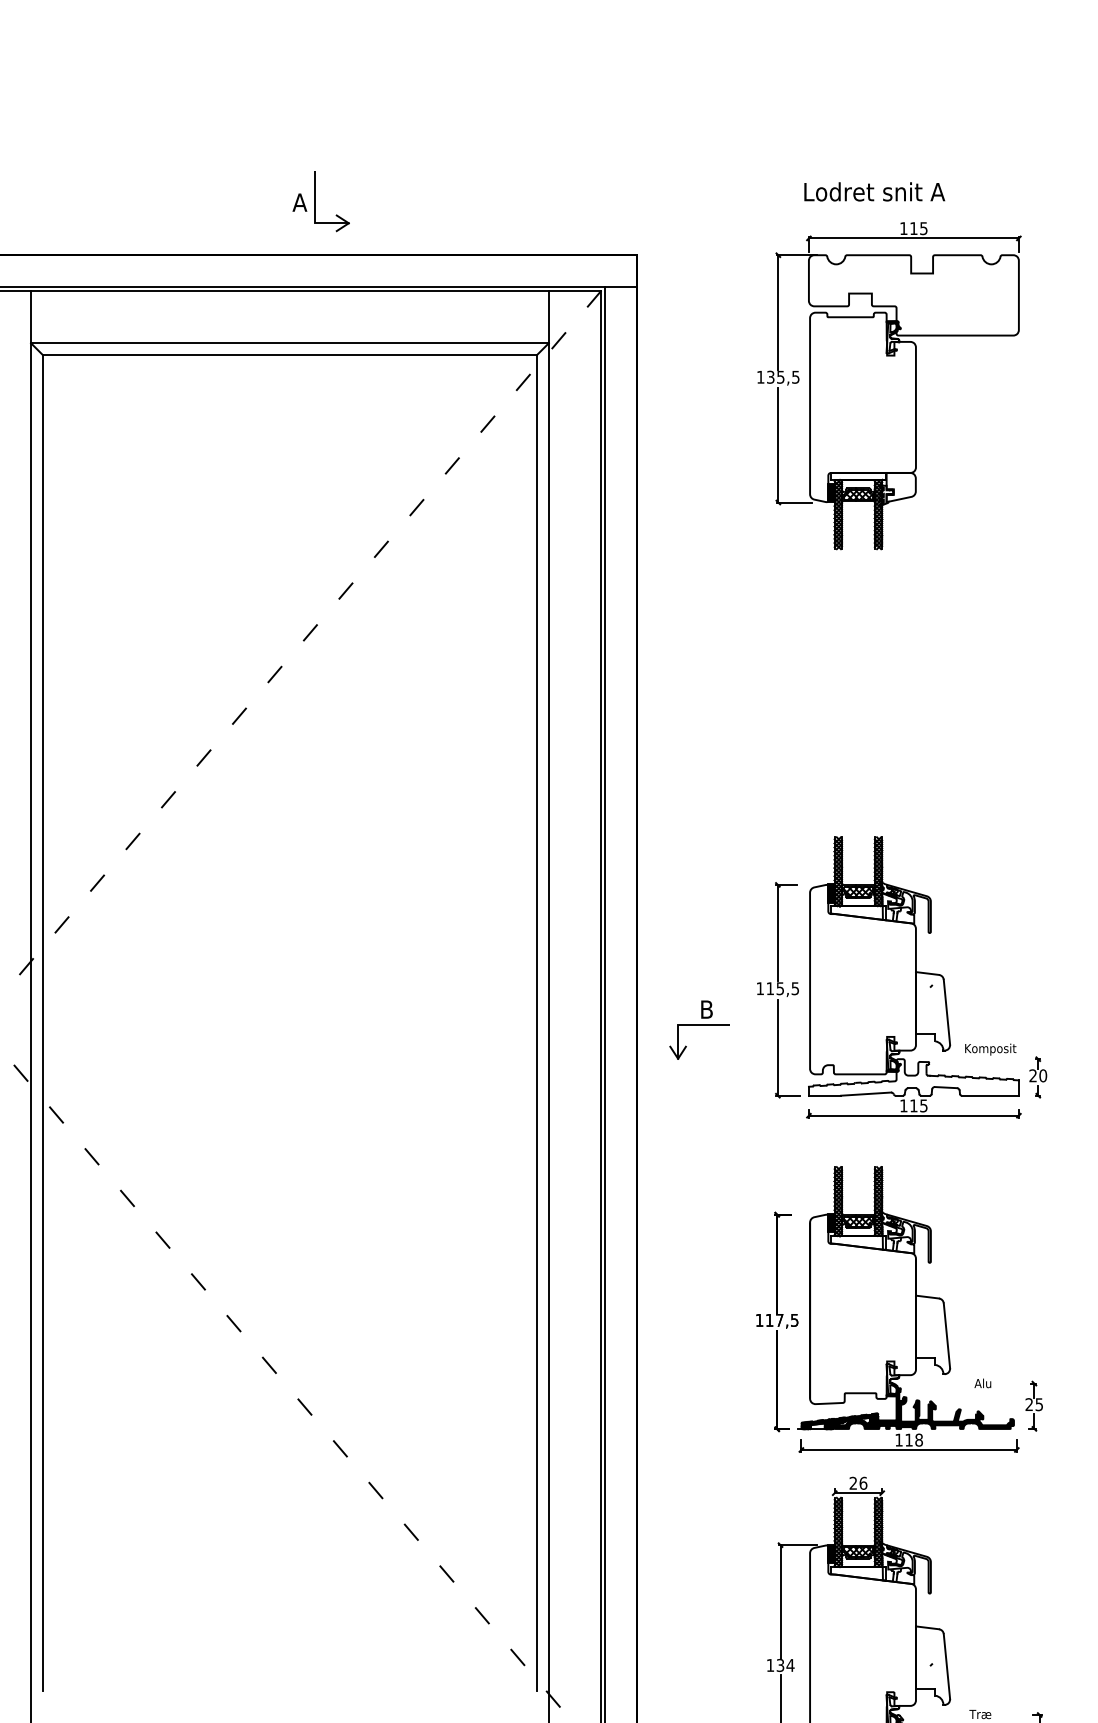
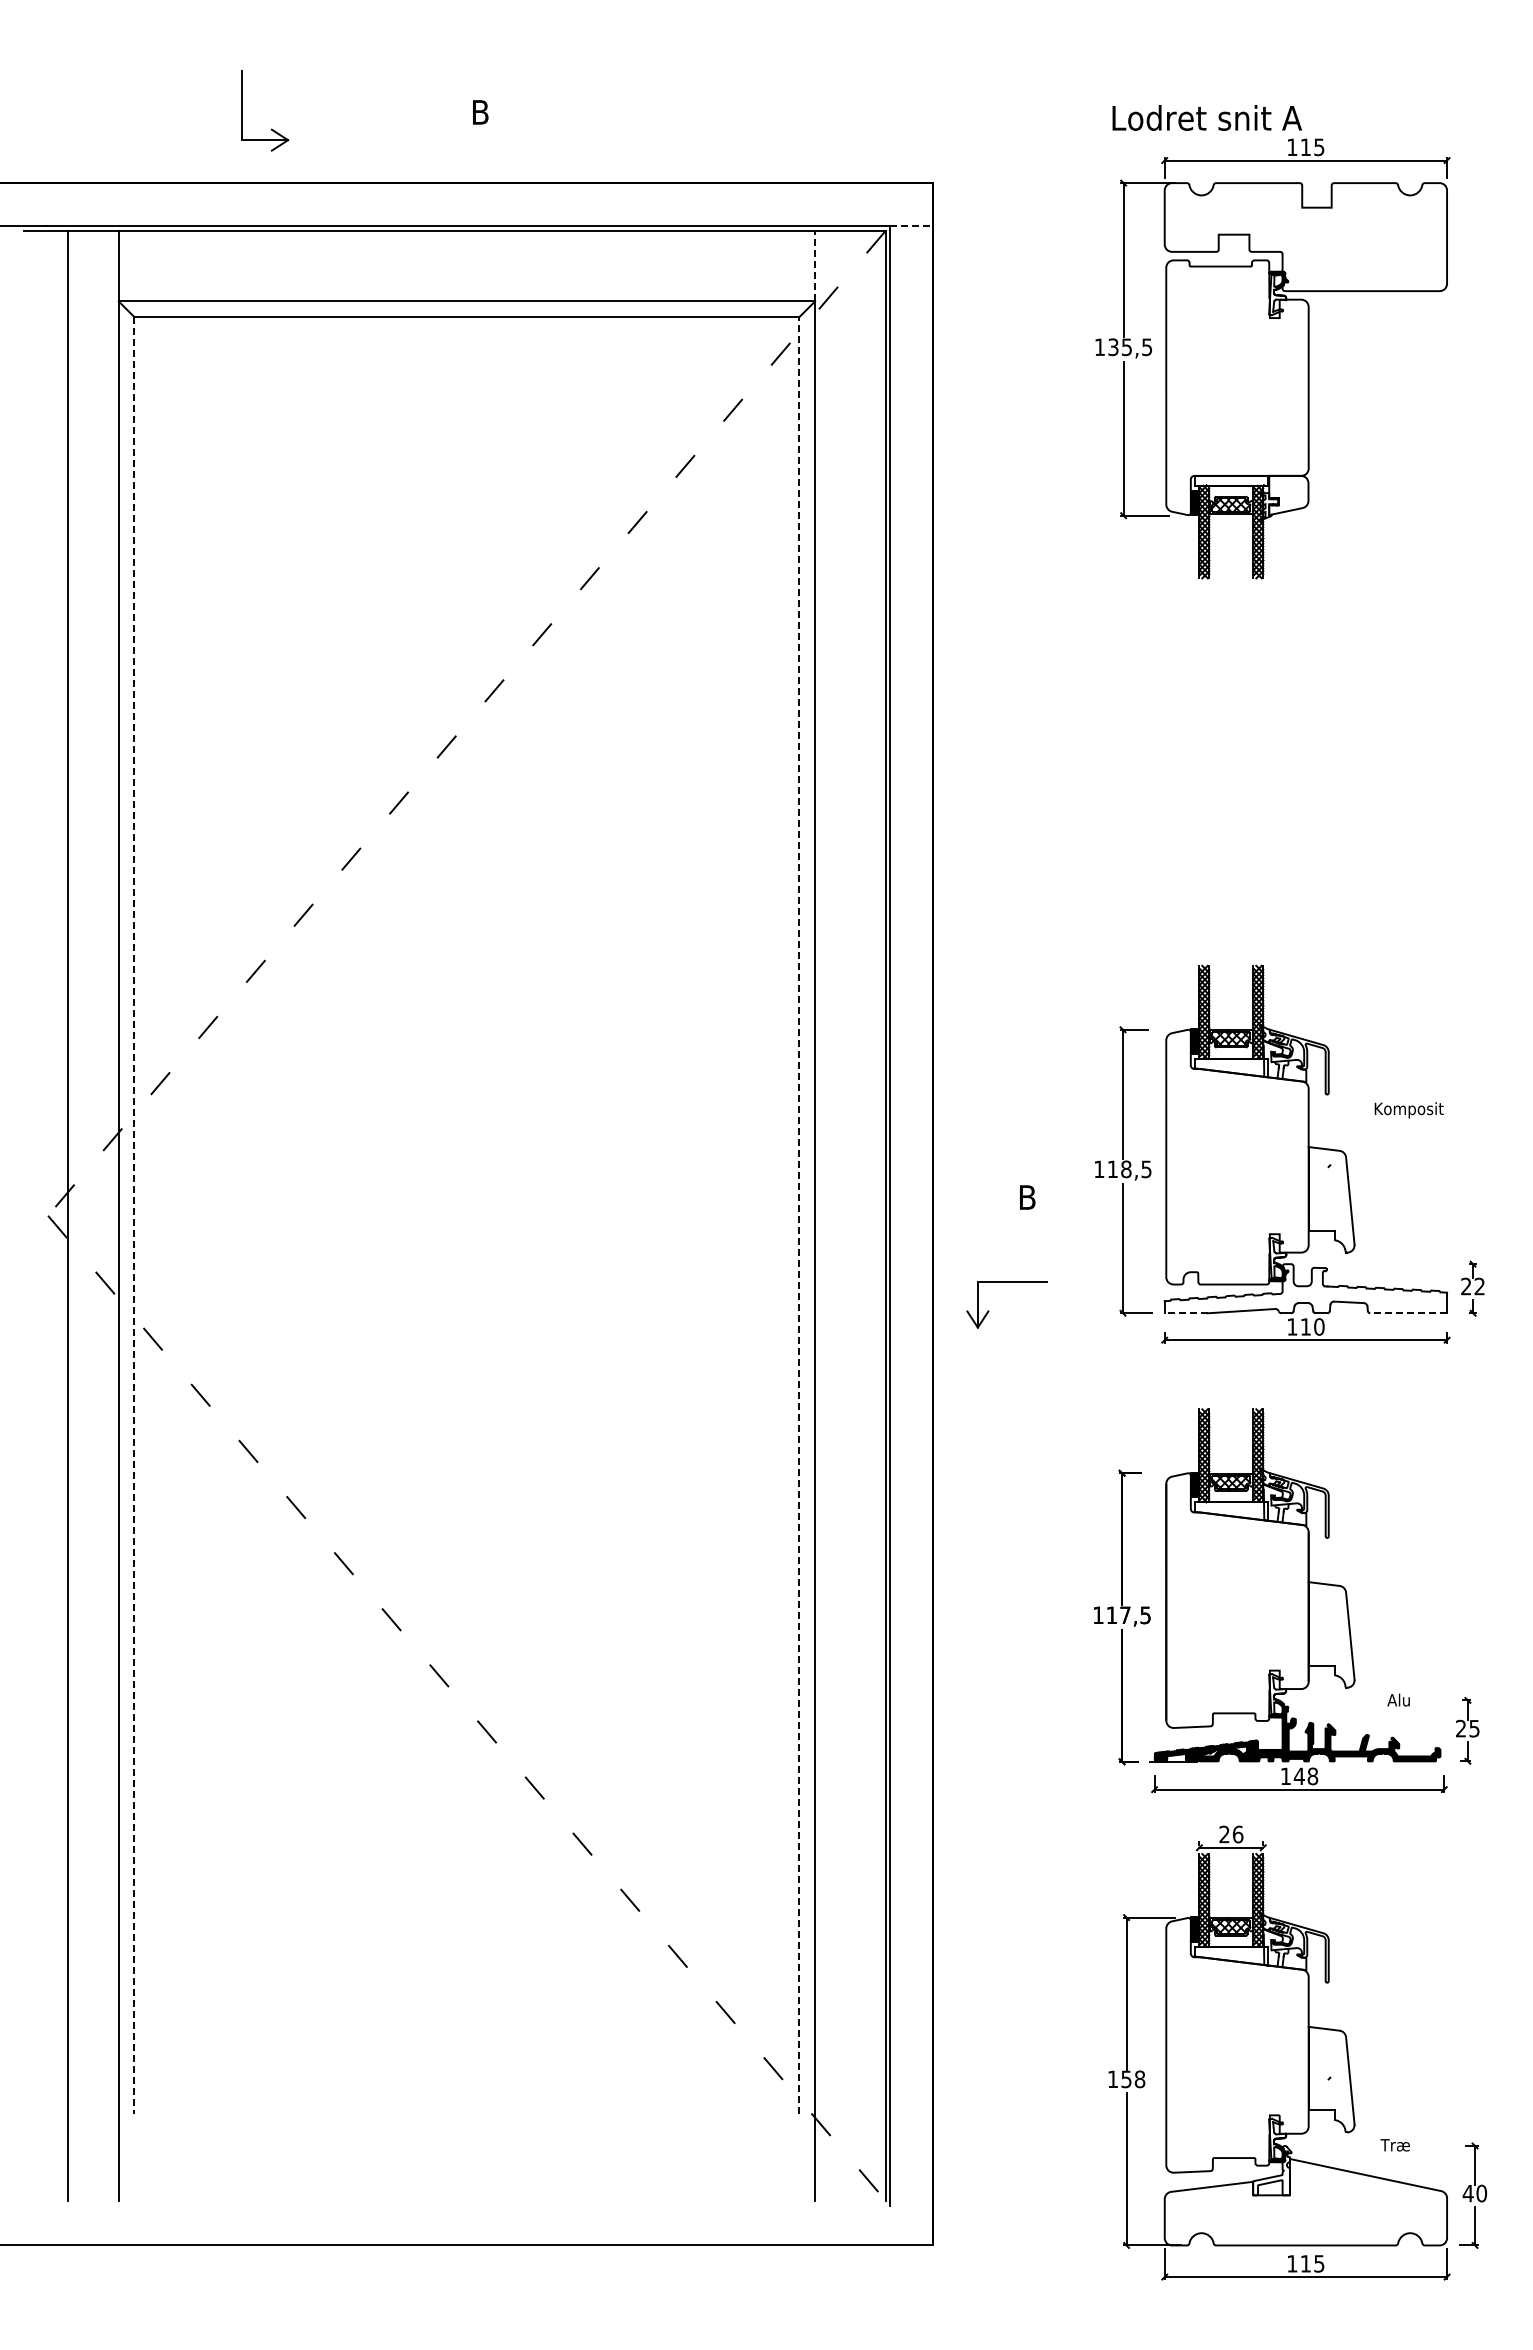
text: (874, 191) -> (1206, 117), moved
text: (300, 202) -> (480, 112), A -> B
part: (336, 214) -> (271, 128), moved
line: (620, 287) -> (911, 226), solid -> dashed
line: (549, 316) -> (815, 265), solid -> dashed
text: (780, 988) -> (1126, 1169), 115,5 -> 118,5
line: (42, 1023) -> (134, 1215), solid -> dashed
line: (537, 1023) -> (799, 1215), solid -> dashed
part: (686, 1046) -> (989, 1311), moved
text: (990, 1049) -> (1408, 1110), moved
text: (1043, 1075) -> (1479, 1286), 20 -> 22
line: (825, 1095) -> (1186, 1313), solid -> dashed
line: (990, 1095) -> (1408, 1313), solid -> dashed
text: (924, 1105) -> (1319, 1326), 115 -> 110
text: (908, 1439) -> (1298, 1775), 118 -> 148
text: (785, 1665) -> (1133, 2079), 134 -> 158

